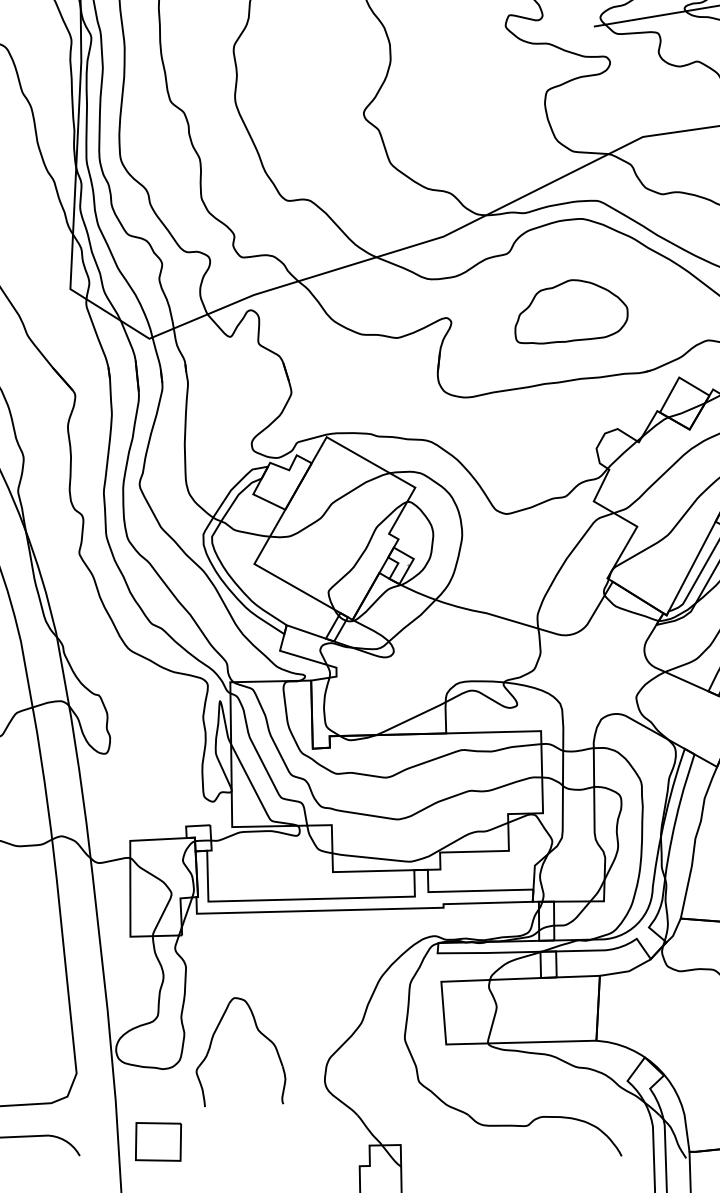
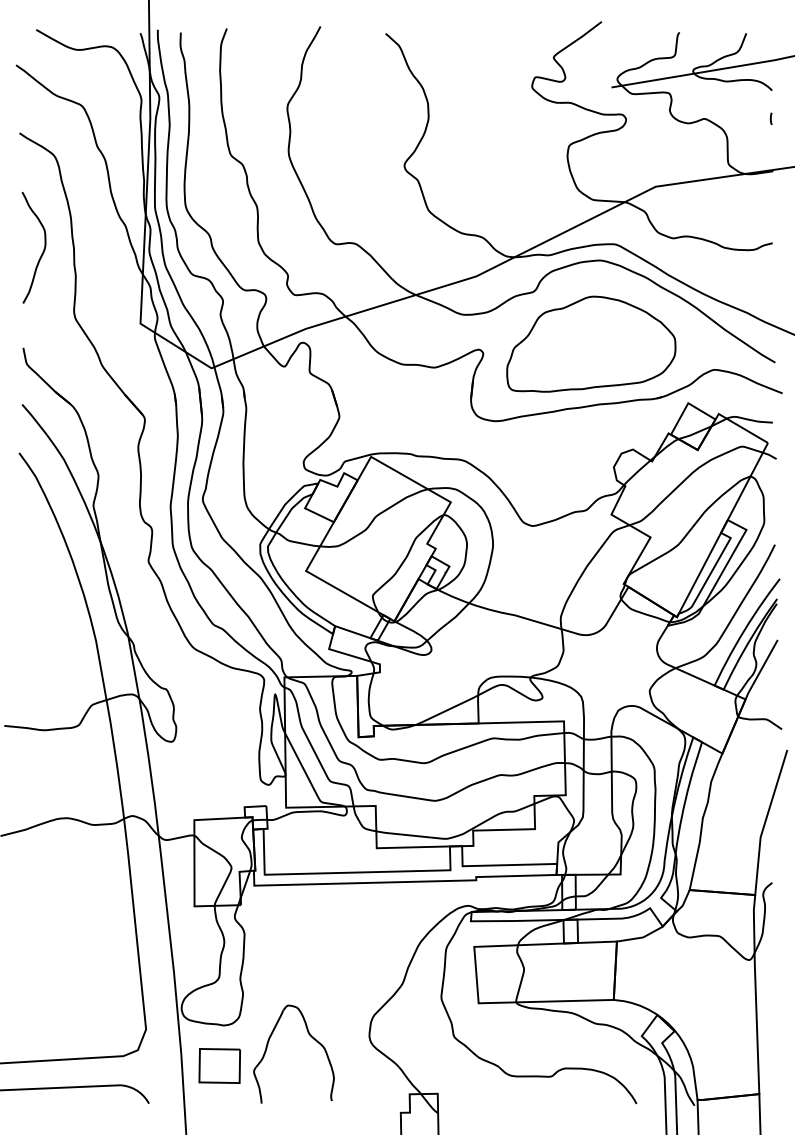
part: (571, 311) -> (591, 343), size x1.67
part: (259, 1032) -> (310, 1036), moved
part: (158, 1141) -> (219, 1065), moved

